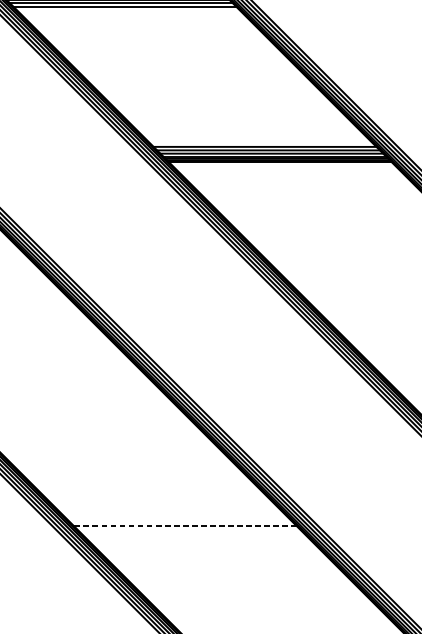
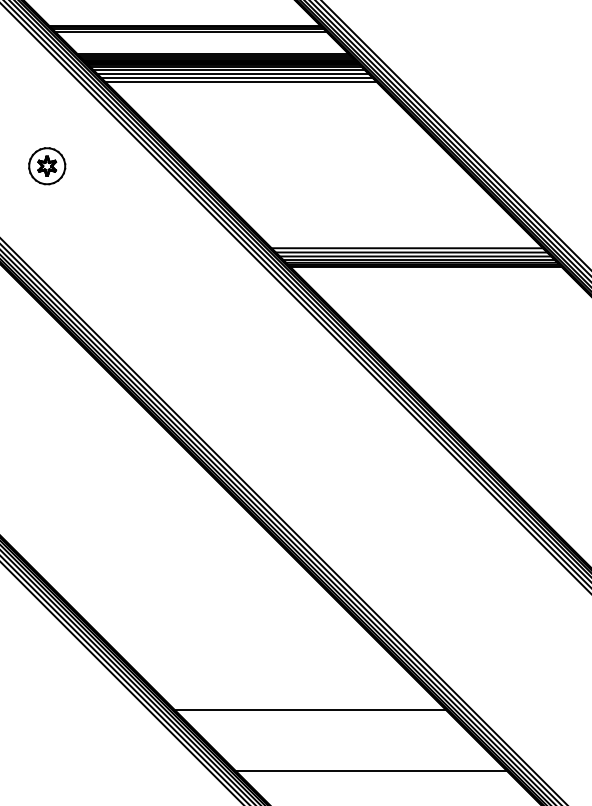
line: (128, 9) -> (240, 81), added
line: (185, 526) -> (310, 710), dashed -> solid
line: (235, 576) -> (371, 771), added

